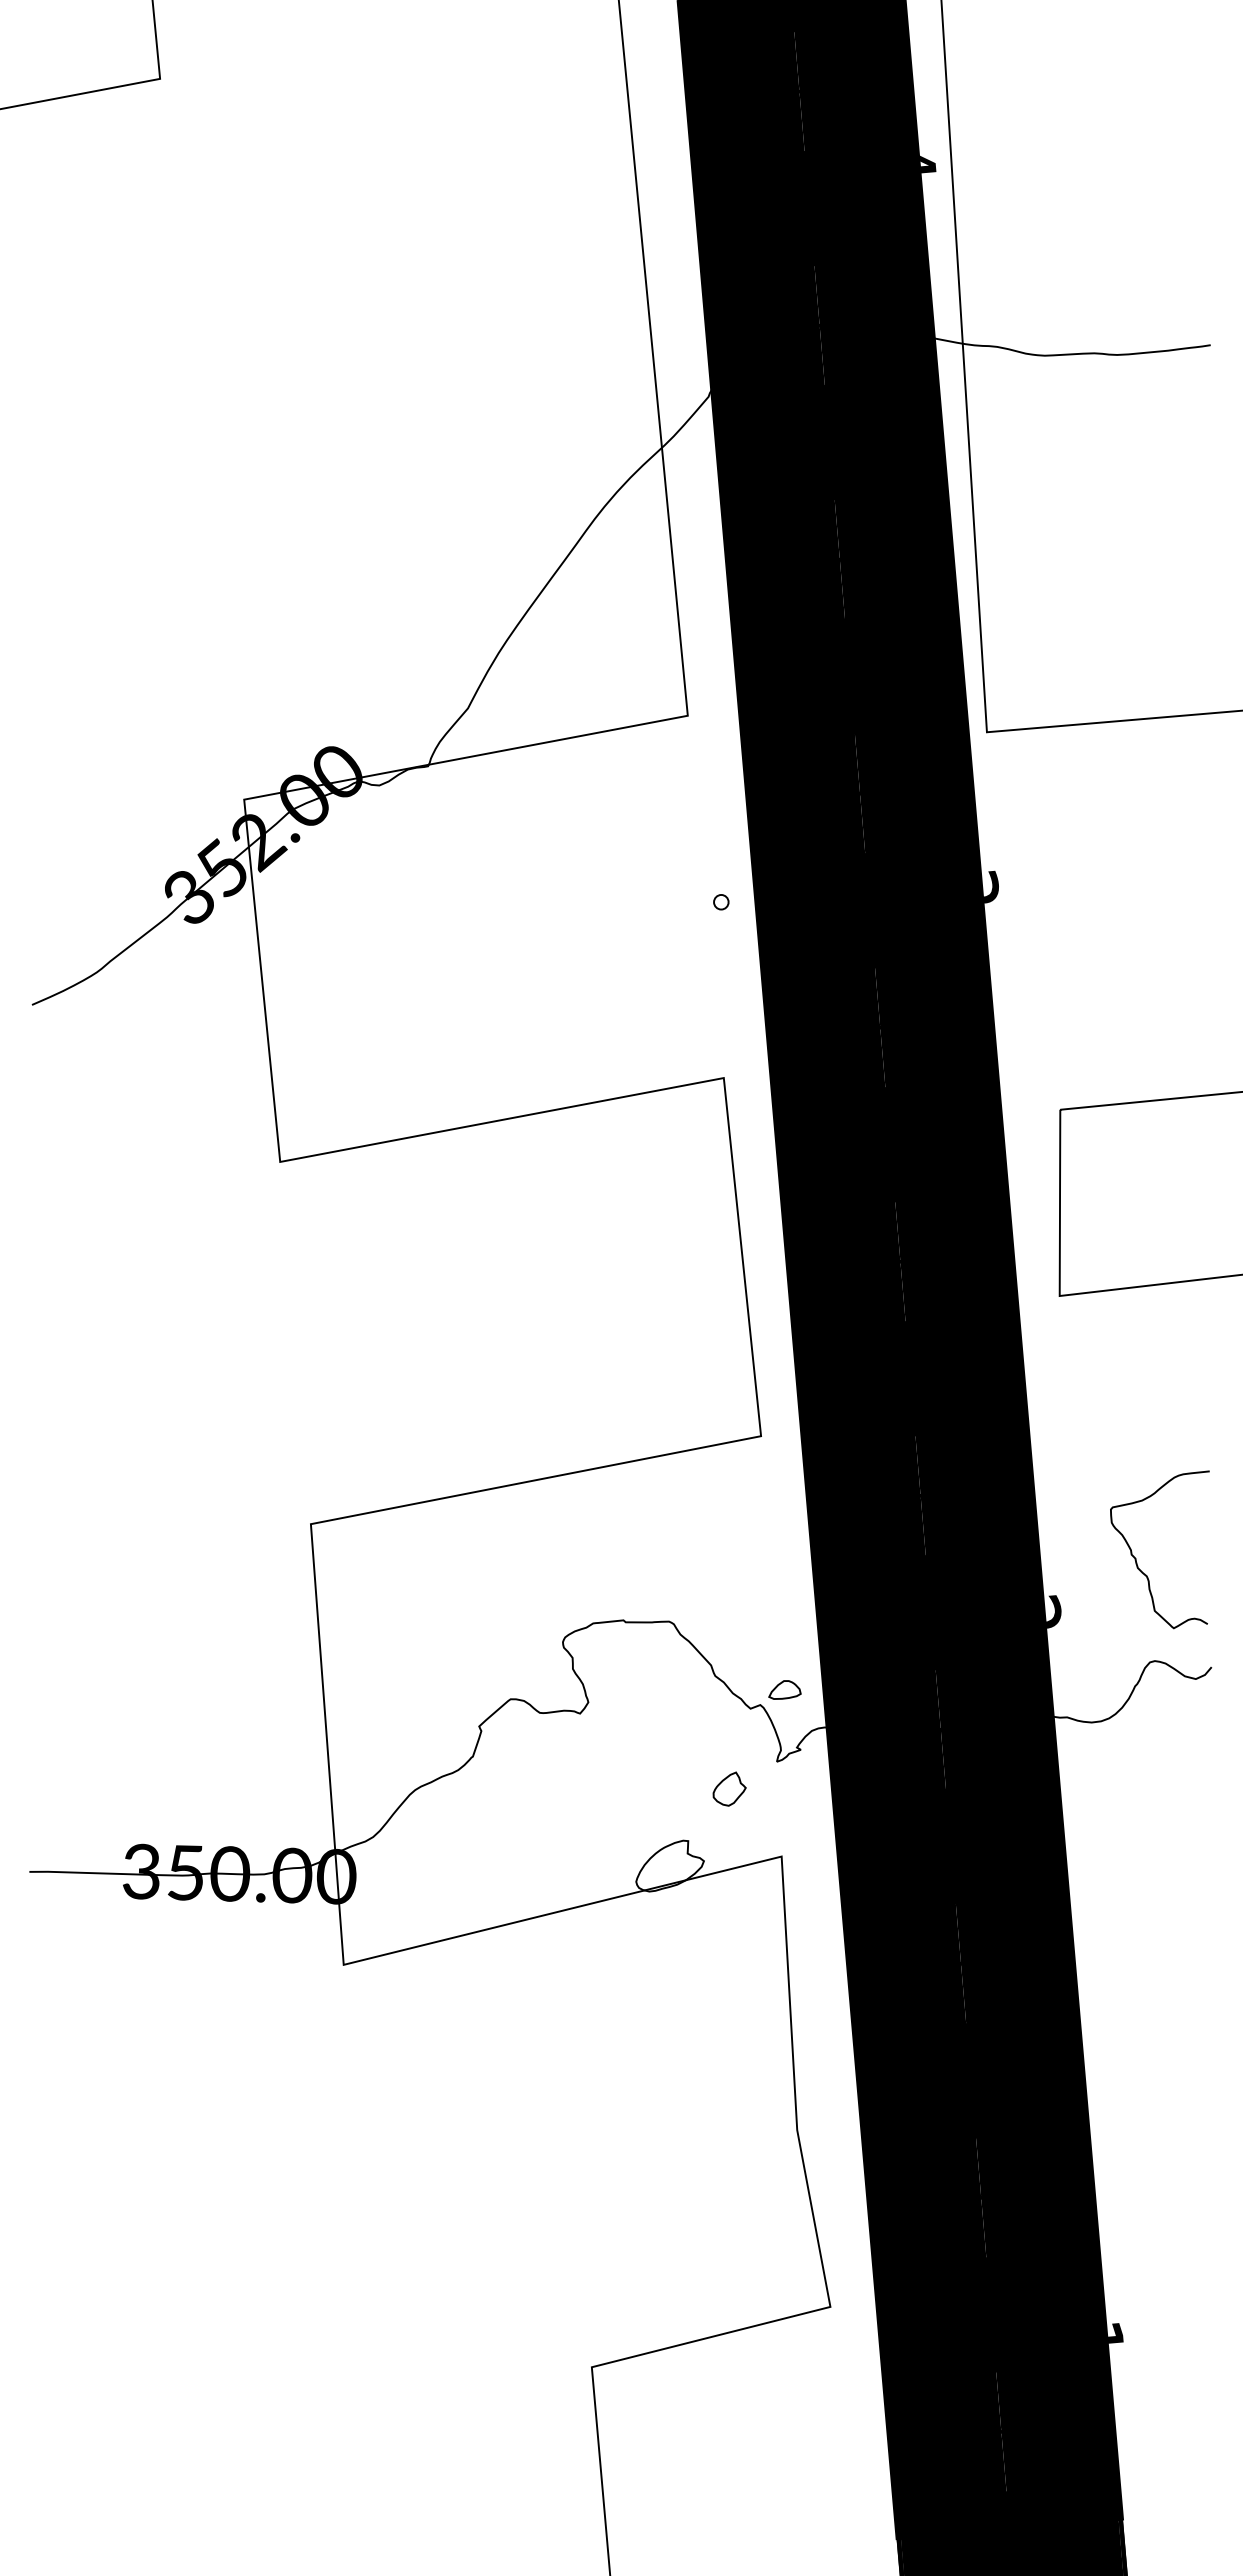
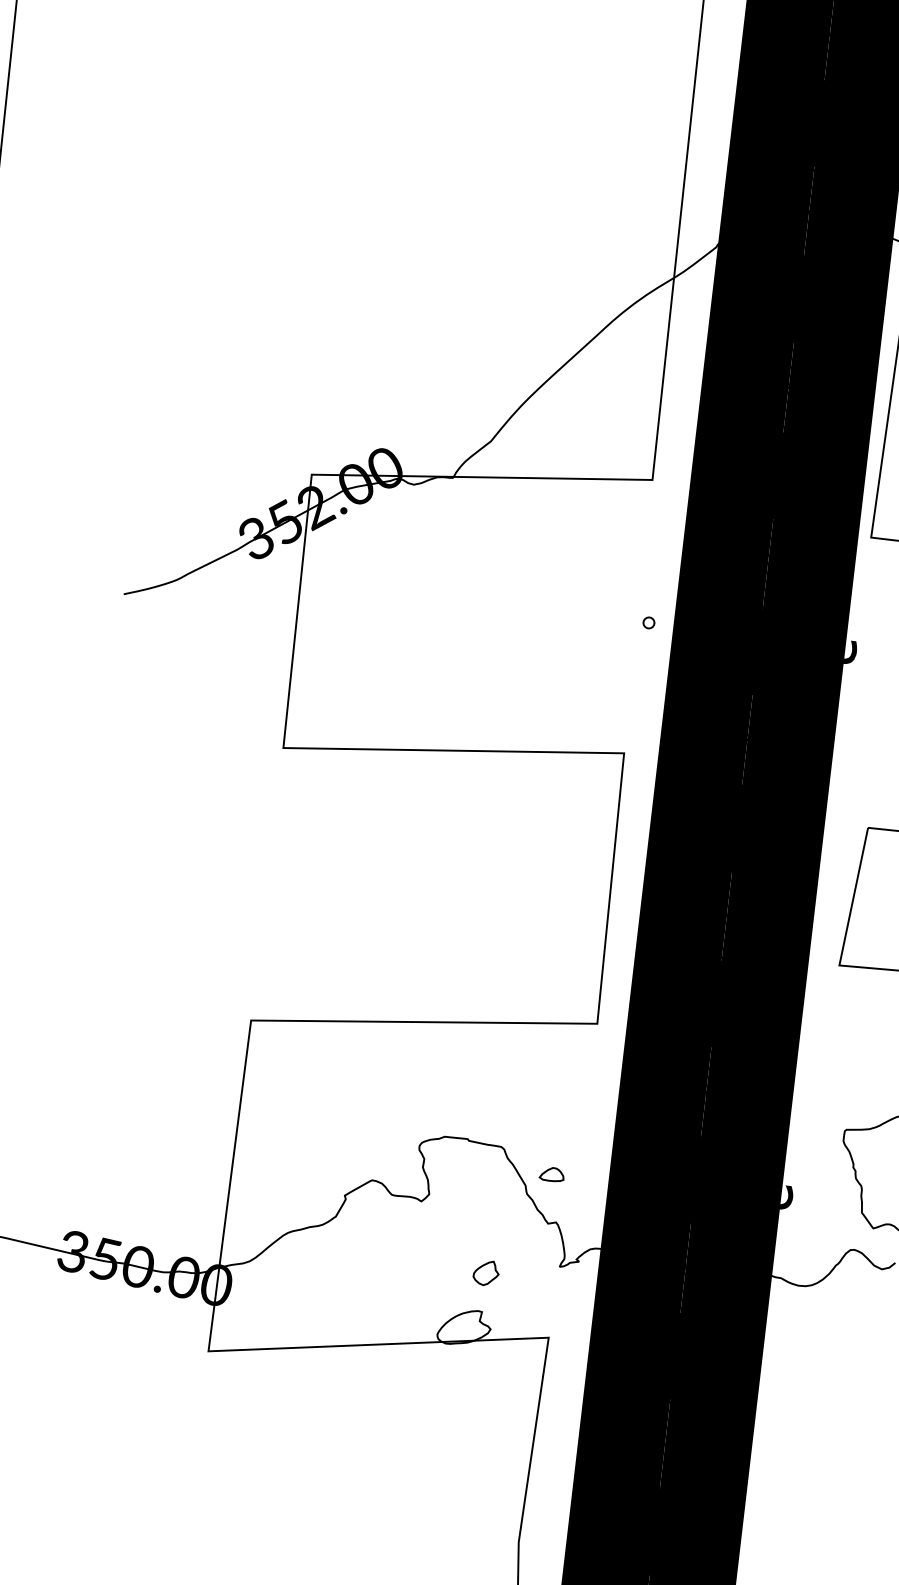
part: (784, 1689) -> (552, 1174), moved
part: (729, 1788) -> (486, 1272), moved

